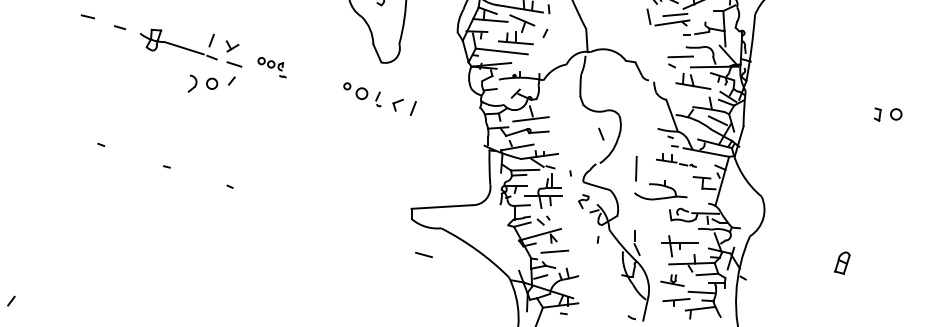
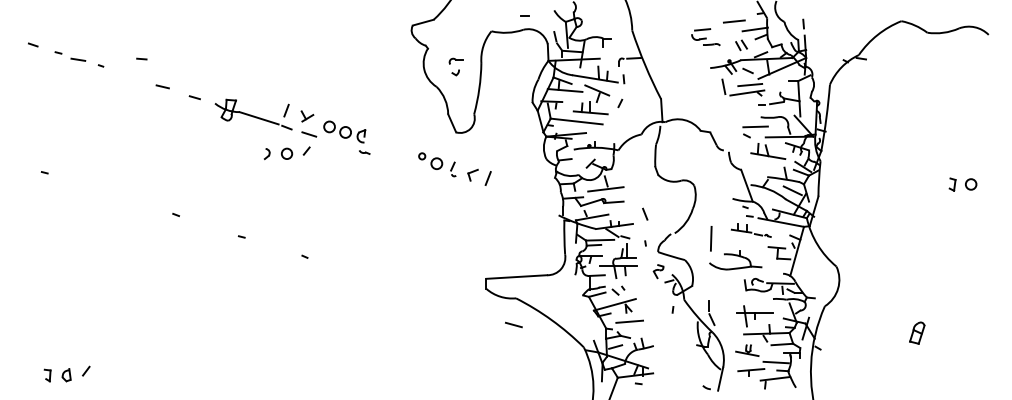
part: (271, 67) -> (346, 137), size x1.67
part: (191, 84) -> (266, 154), size x0.62
line: (601, 133) -> (645, 213), moved
line: (423, 254) -> (513, 324), moved

